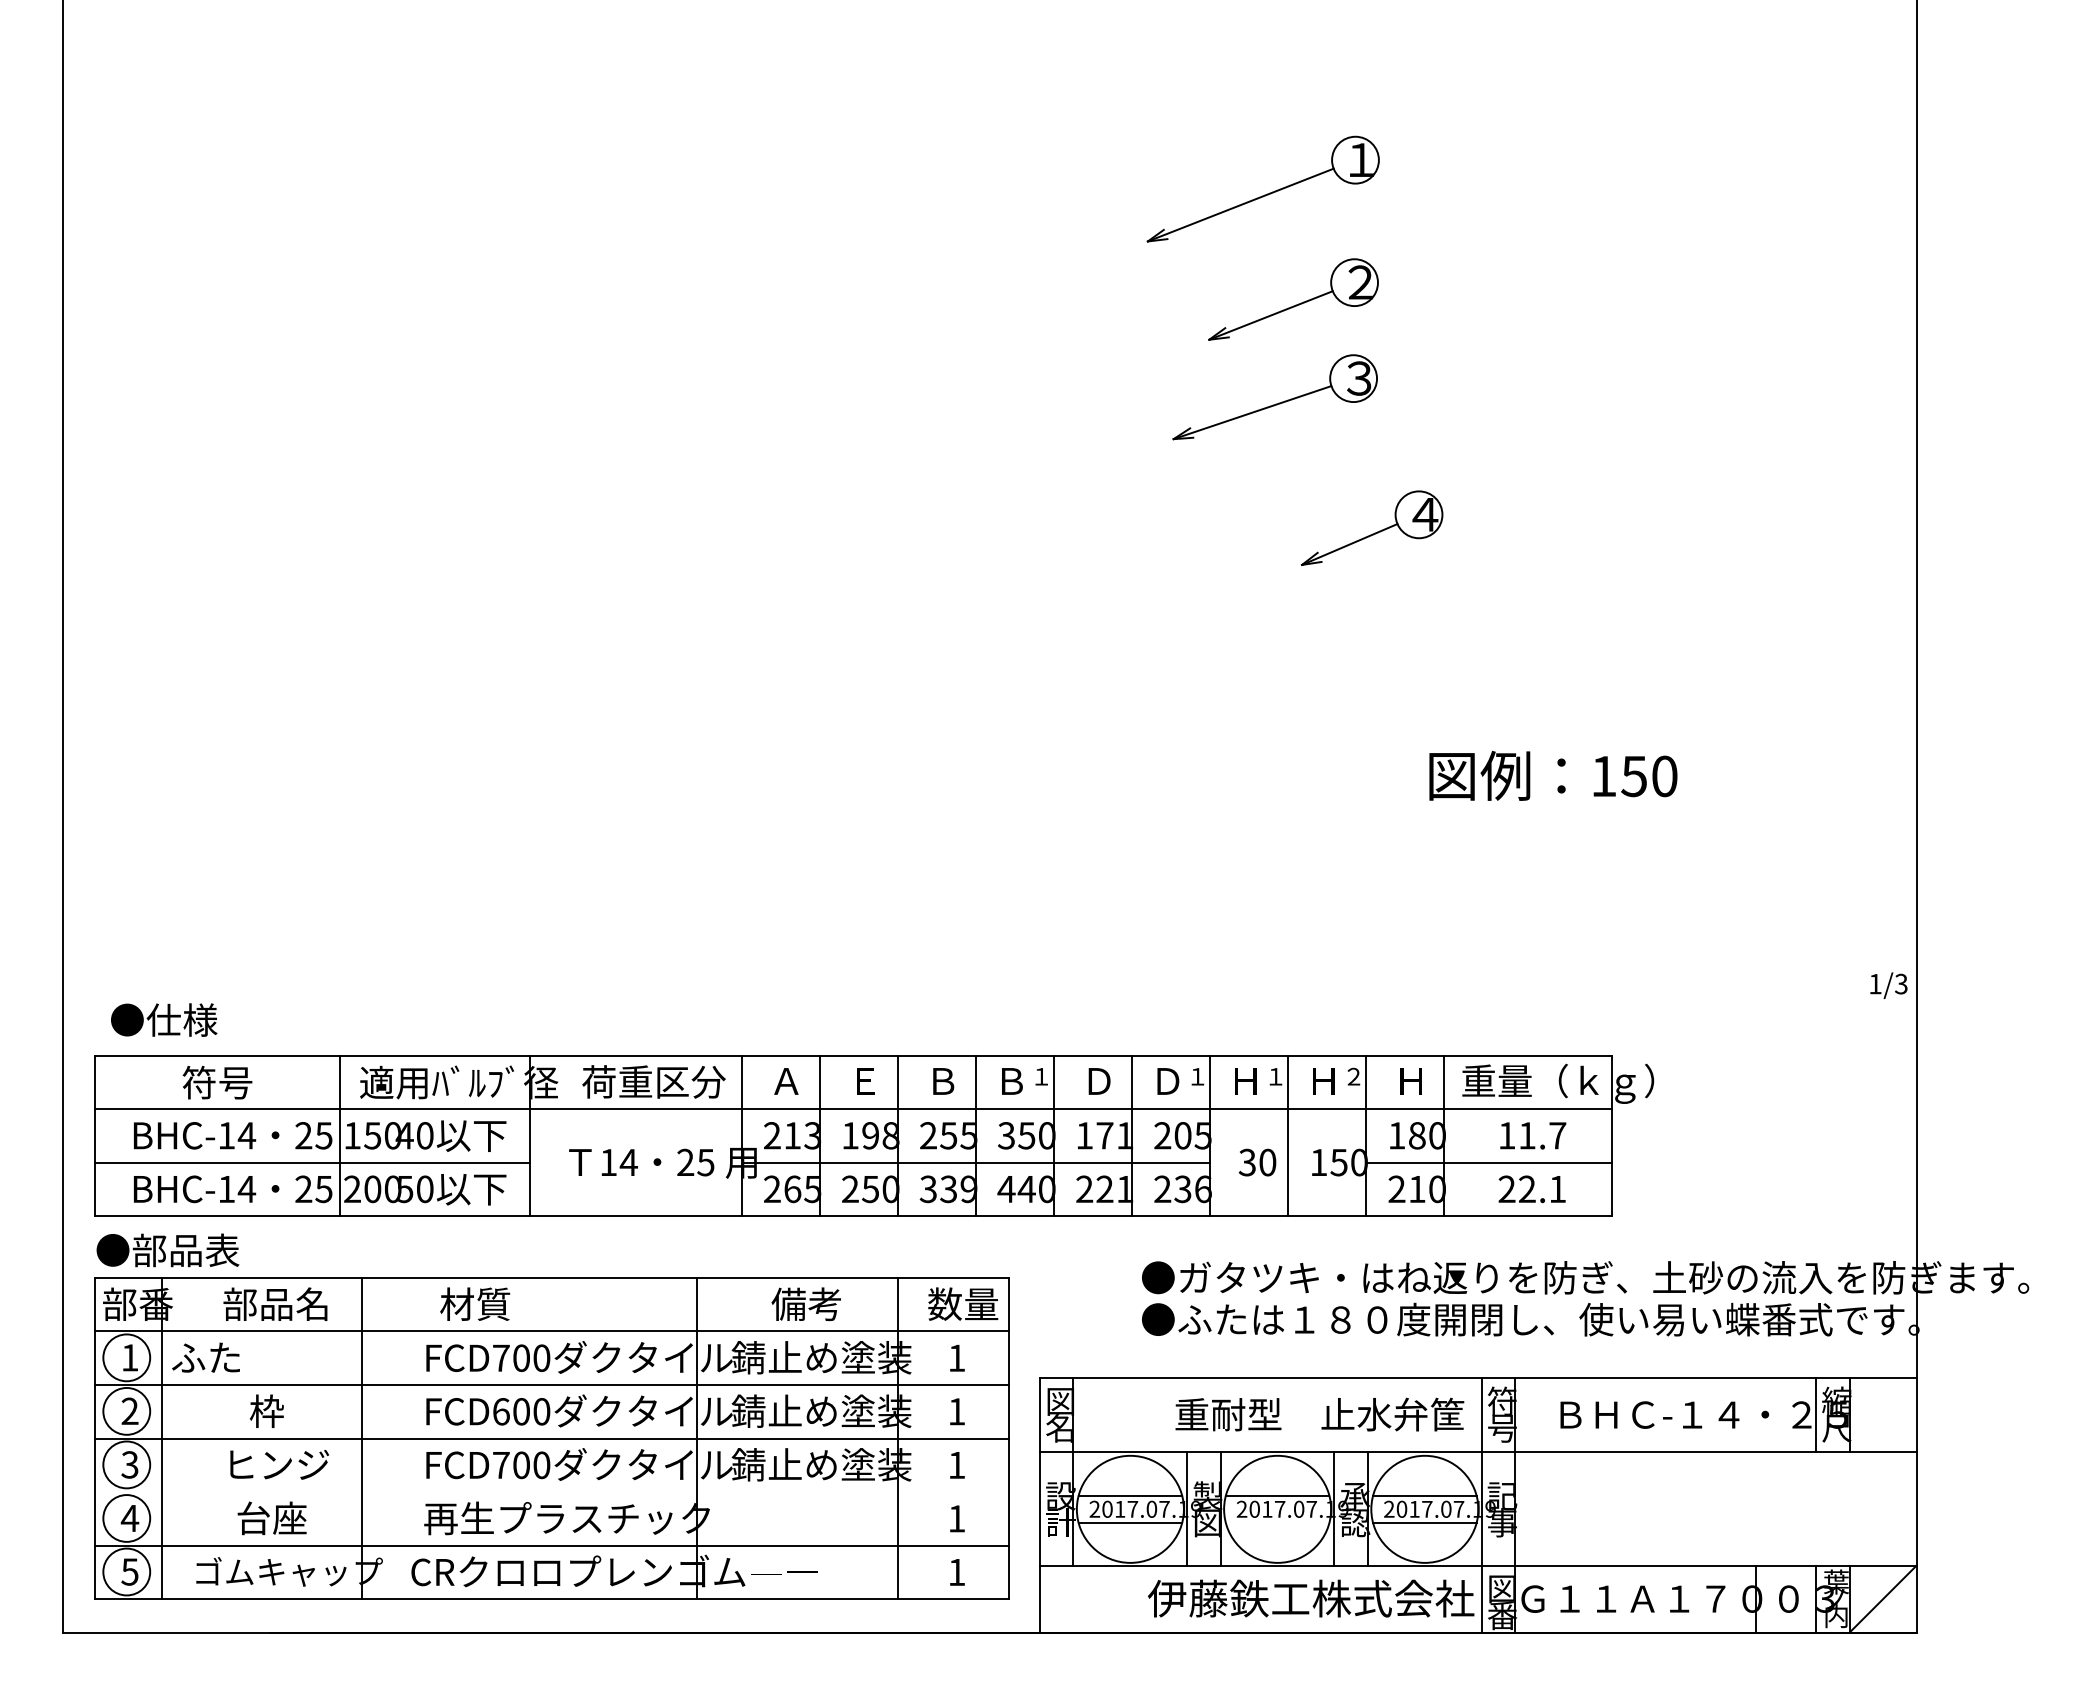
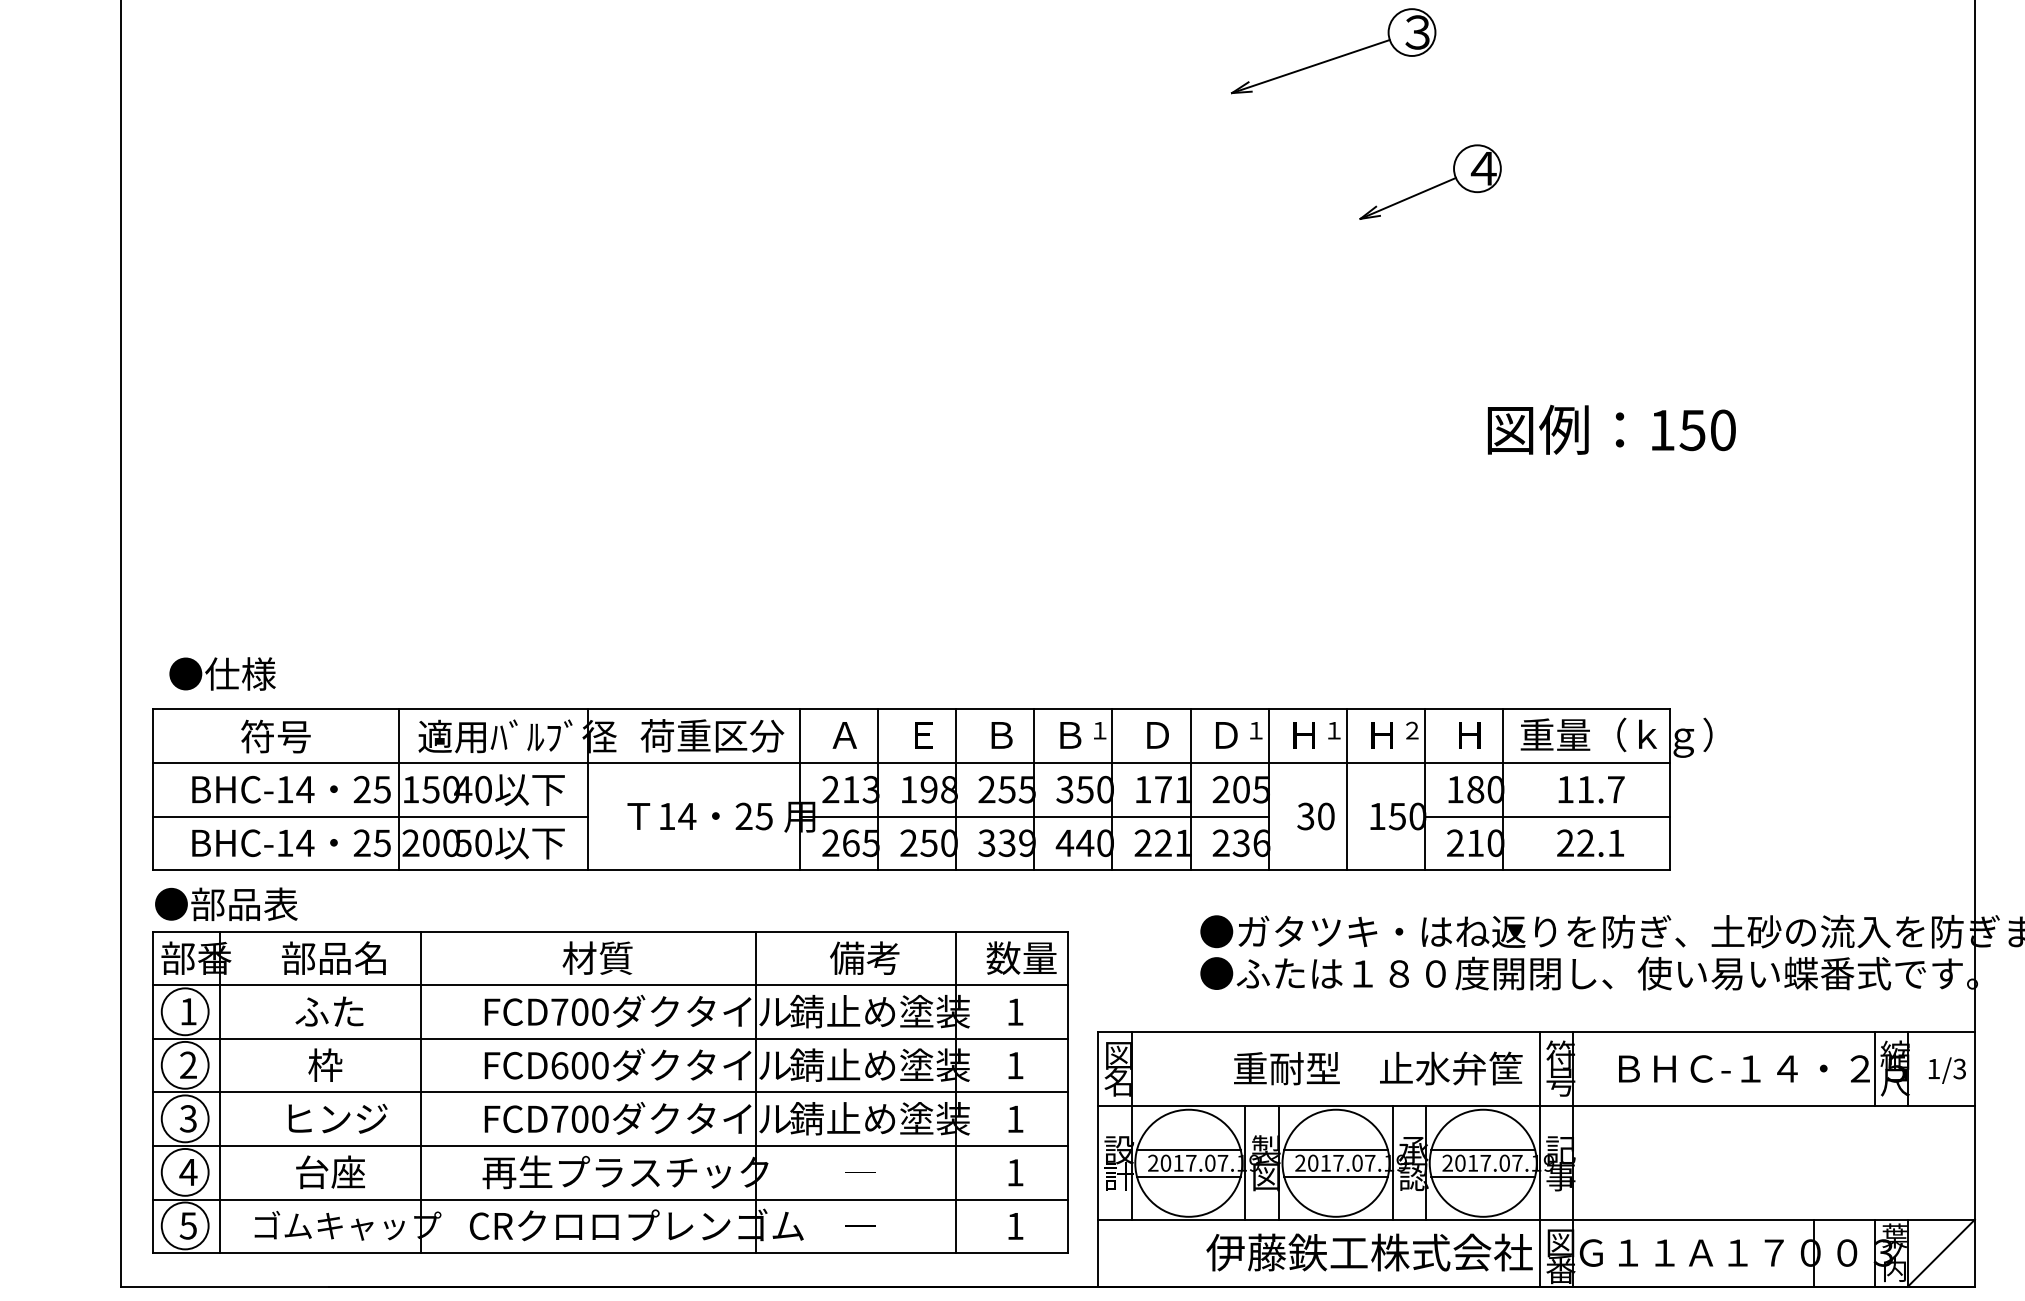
text: (1888, 985) -> (1946, 1070), moved
text: (475, 1303) -> (597, 957), moved
text: (205, 1357) -> (328, 1011), moved
line: (551, 1492) -> (609, 1146), added
line: (1277, 1522) -> (1335, 1176), added
text: (766, 1574) -> (860, 1172), moved

